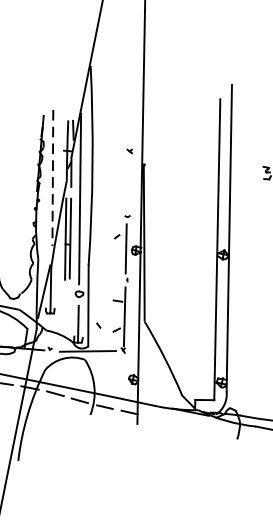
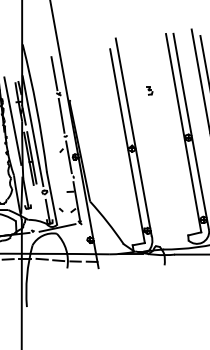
line: (129, 118) -> (54, 73), added
line: (52, 178) -> (12, 121), dashed -> solid
line: (127, 183) -> (61, 115), added

